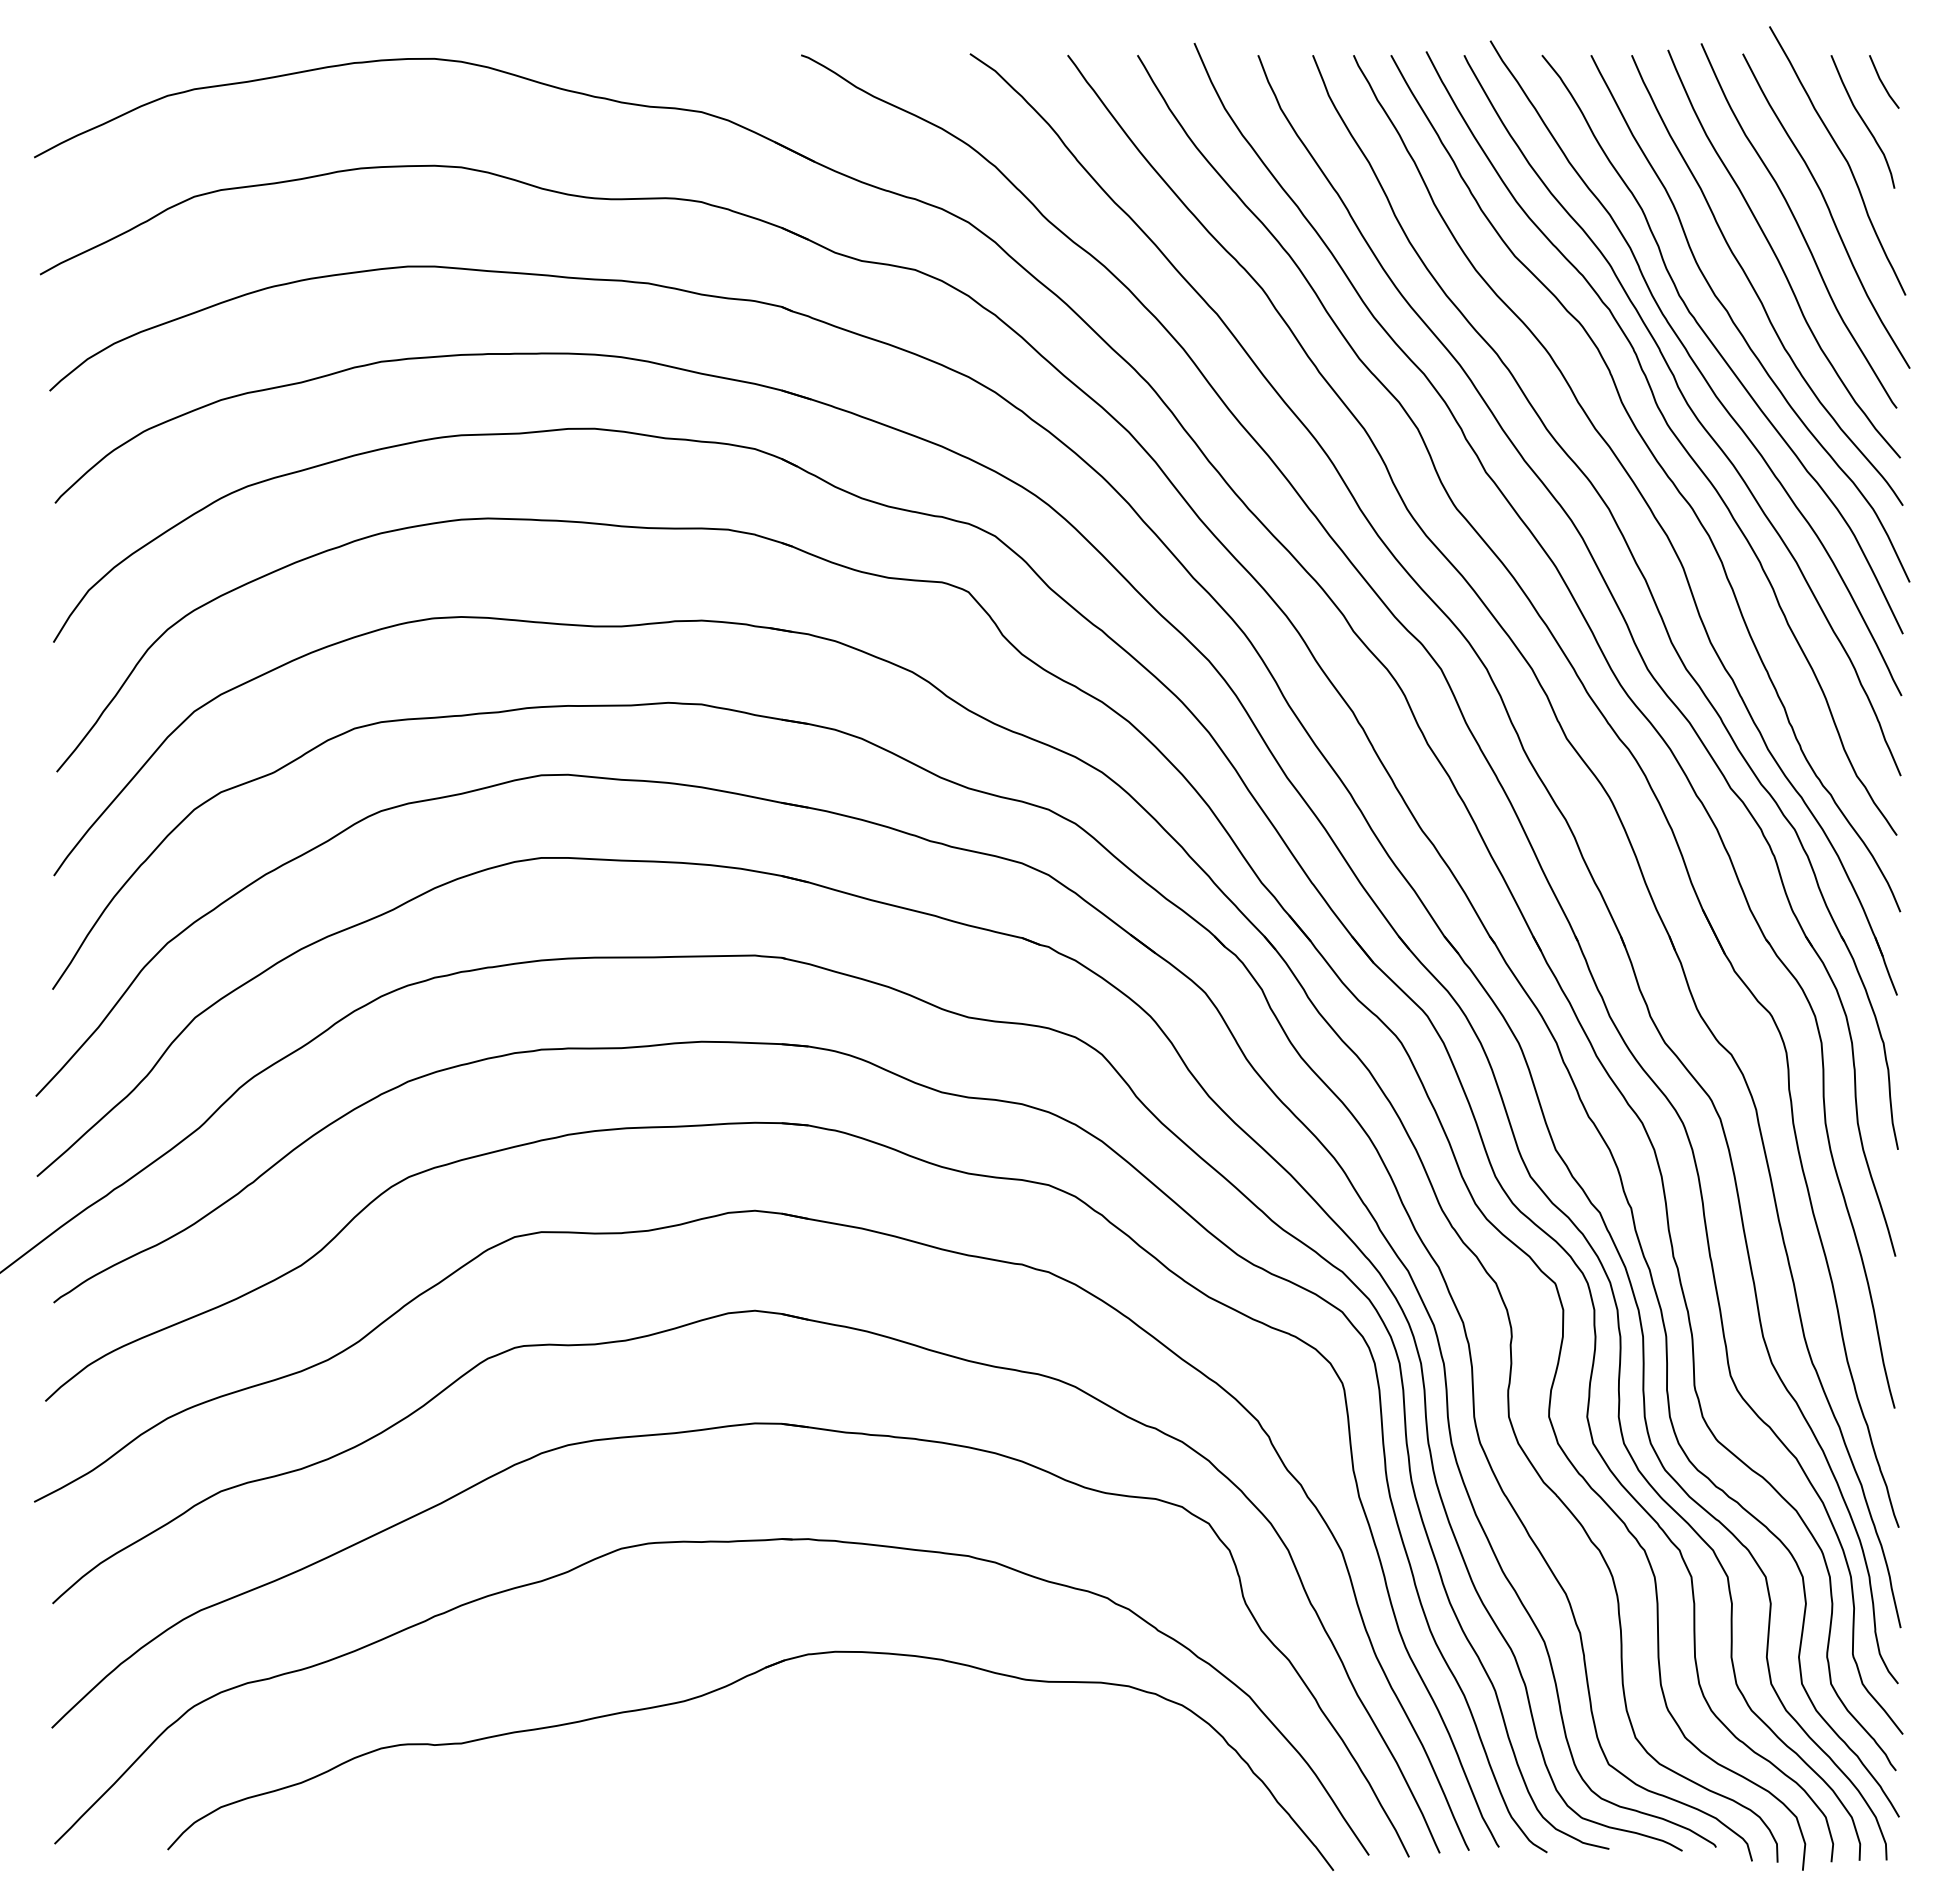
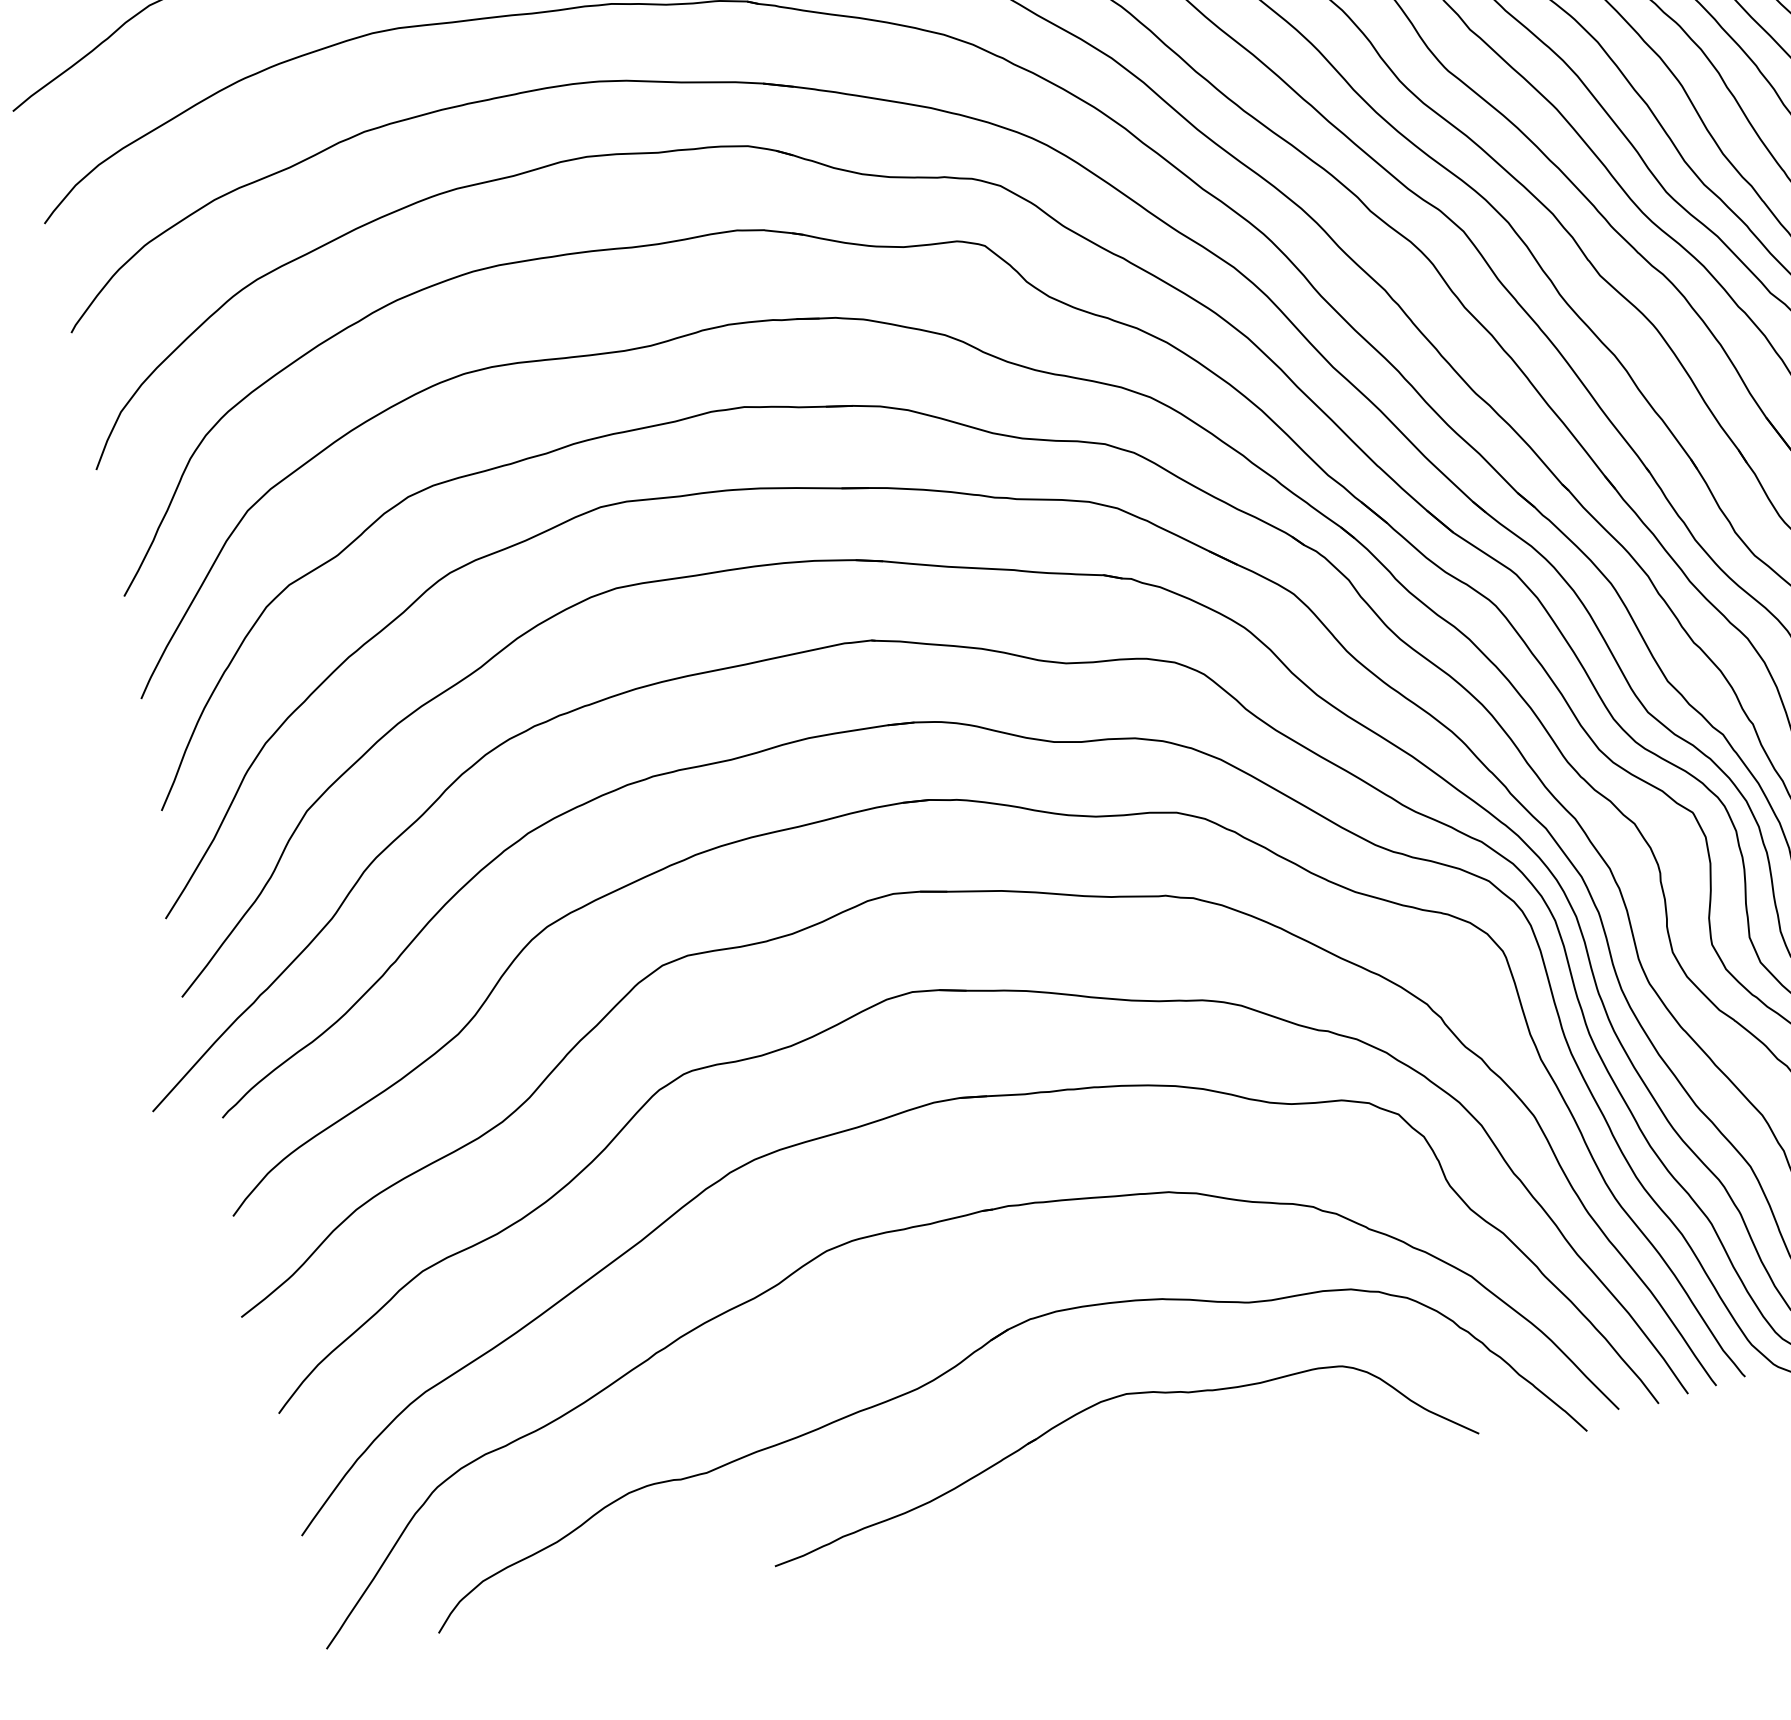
part: (857, 1751) -> (1097, 1405), added

